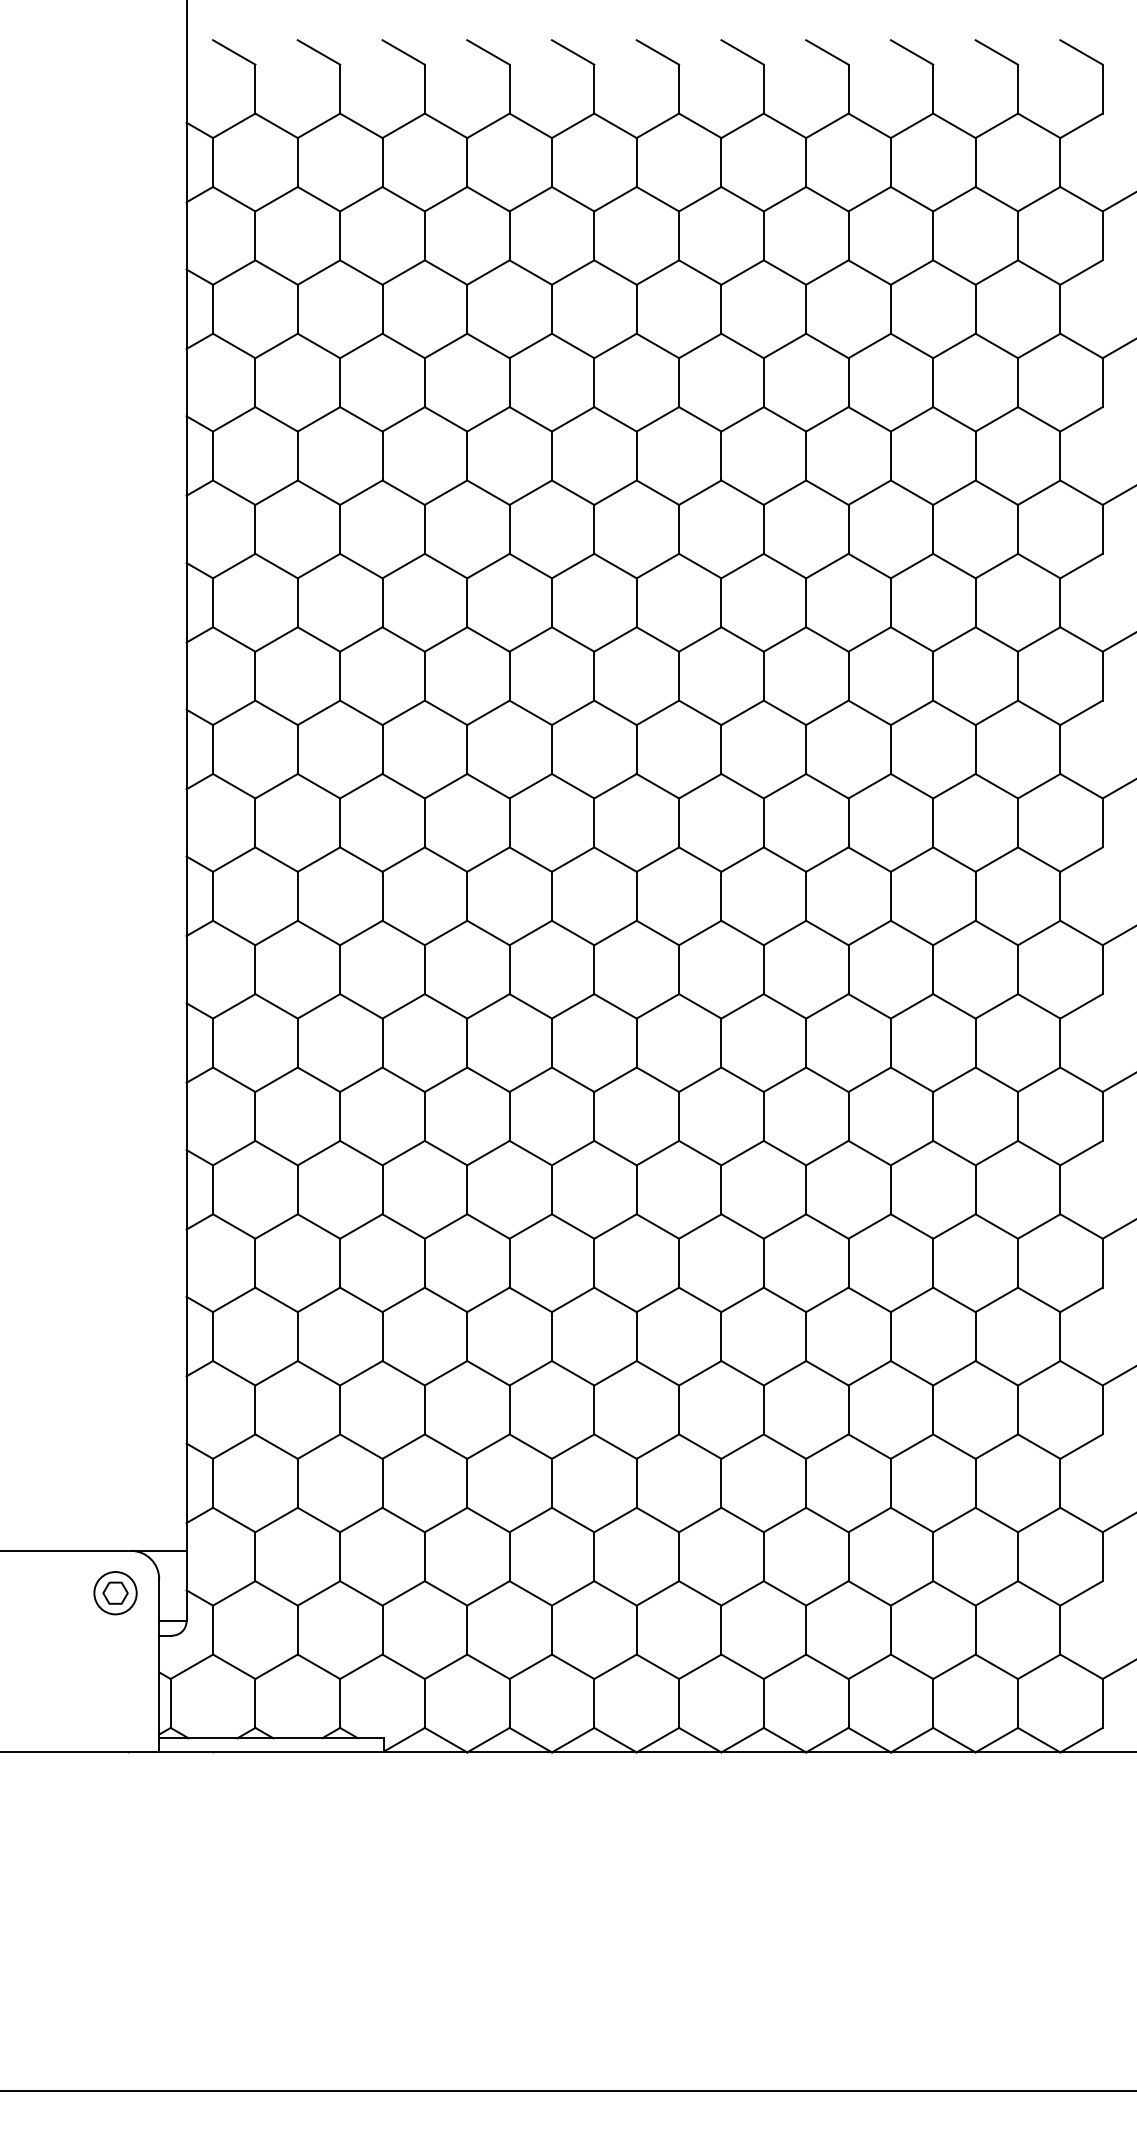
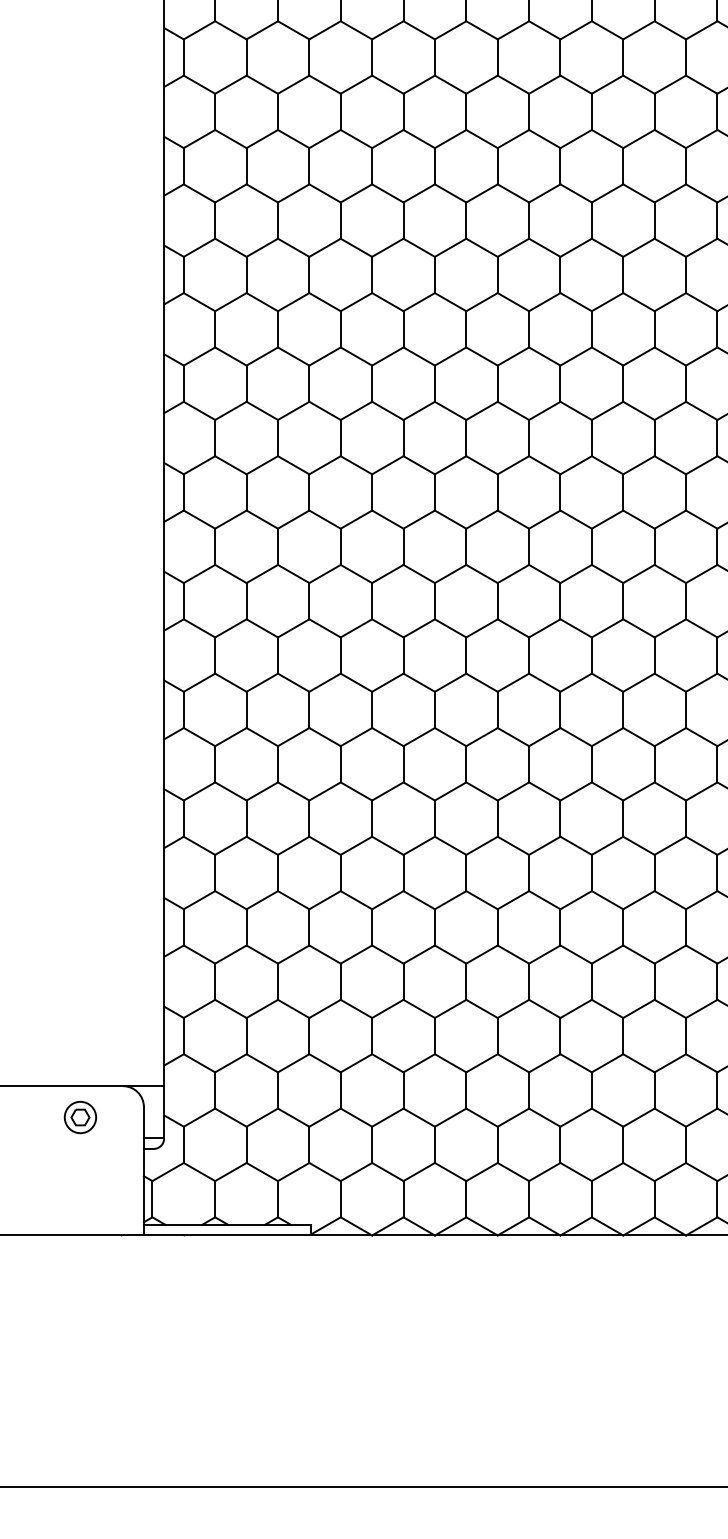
part: (115, 1593) -> (80, 1117), moved

